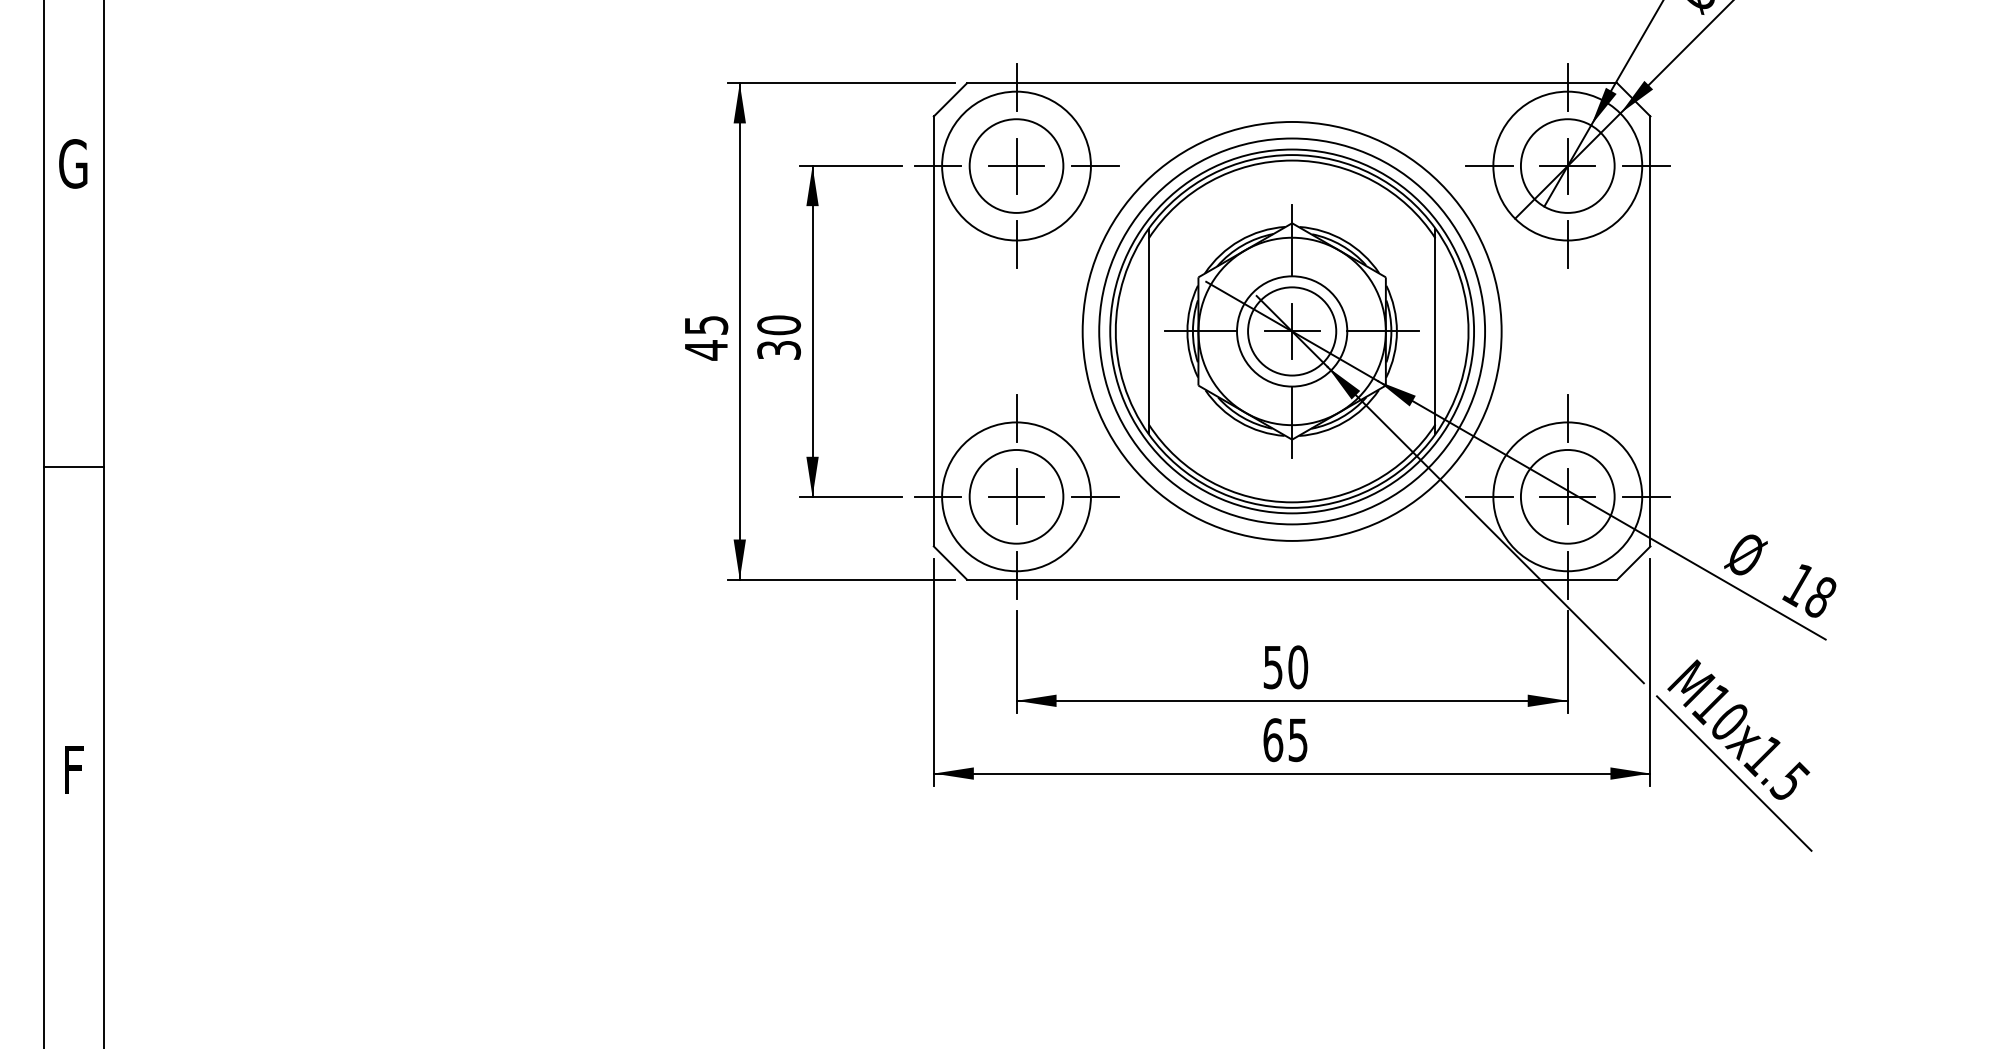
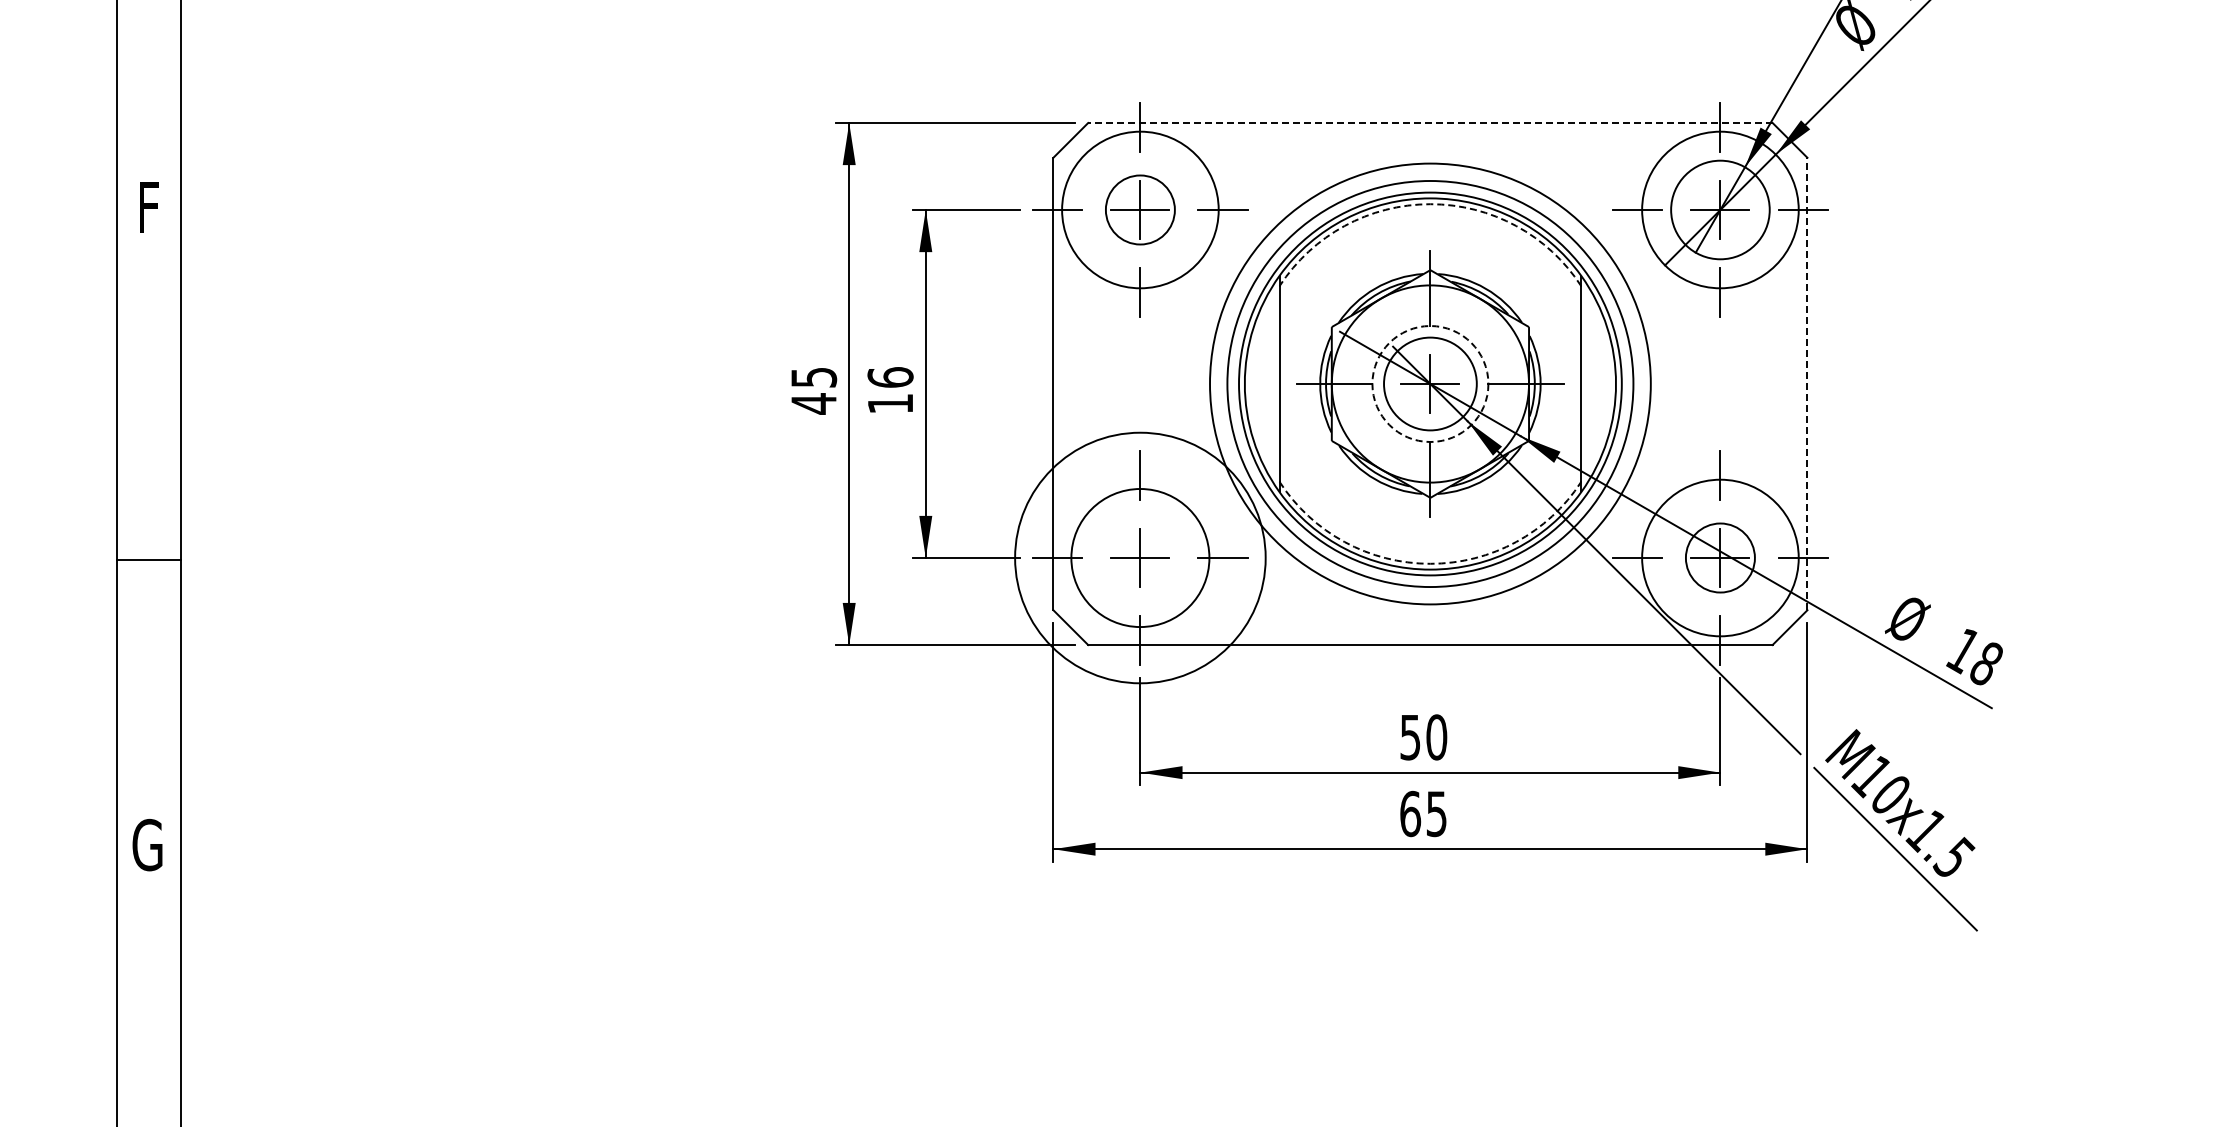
line: (1291, 83) -> (1429, 123), solid -> dashed
arc: (1292, 160) -> (1430, 204), solid -> dashed
text: (72, 163) -> (147, 207), G -> F
circle: (1016, 165) -> (1140, 209), size x0.7
line: (1650, 330) -> (1807, 383), solid -> dashed
circle: (1292, 331) -> (1430, 384), solid -> dashed
text: (779, 337) -> (890, 390), 30 -> 16
line: (73, 466) -> (148, 560), moved
circle: (1016, 496) -> (1140, 557), size x1.4
circle: (1016, 496) -> (1140, 557), size x1.6
circle: (1567, 496) -> (1720, 557), size x0.7
arc: (1292, 502) -> (1430, 563), solid -> dashed
text: (72, 769) -> (147, 844), F -> G

